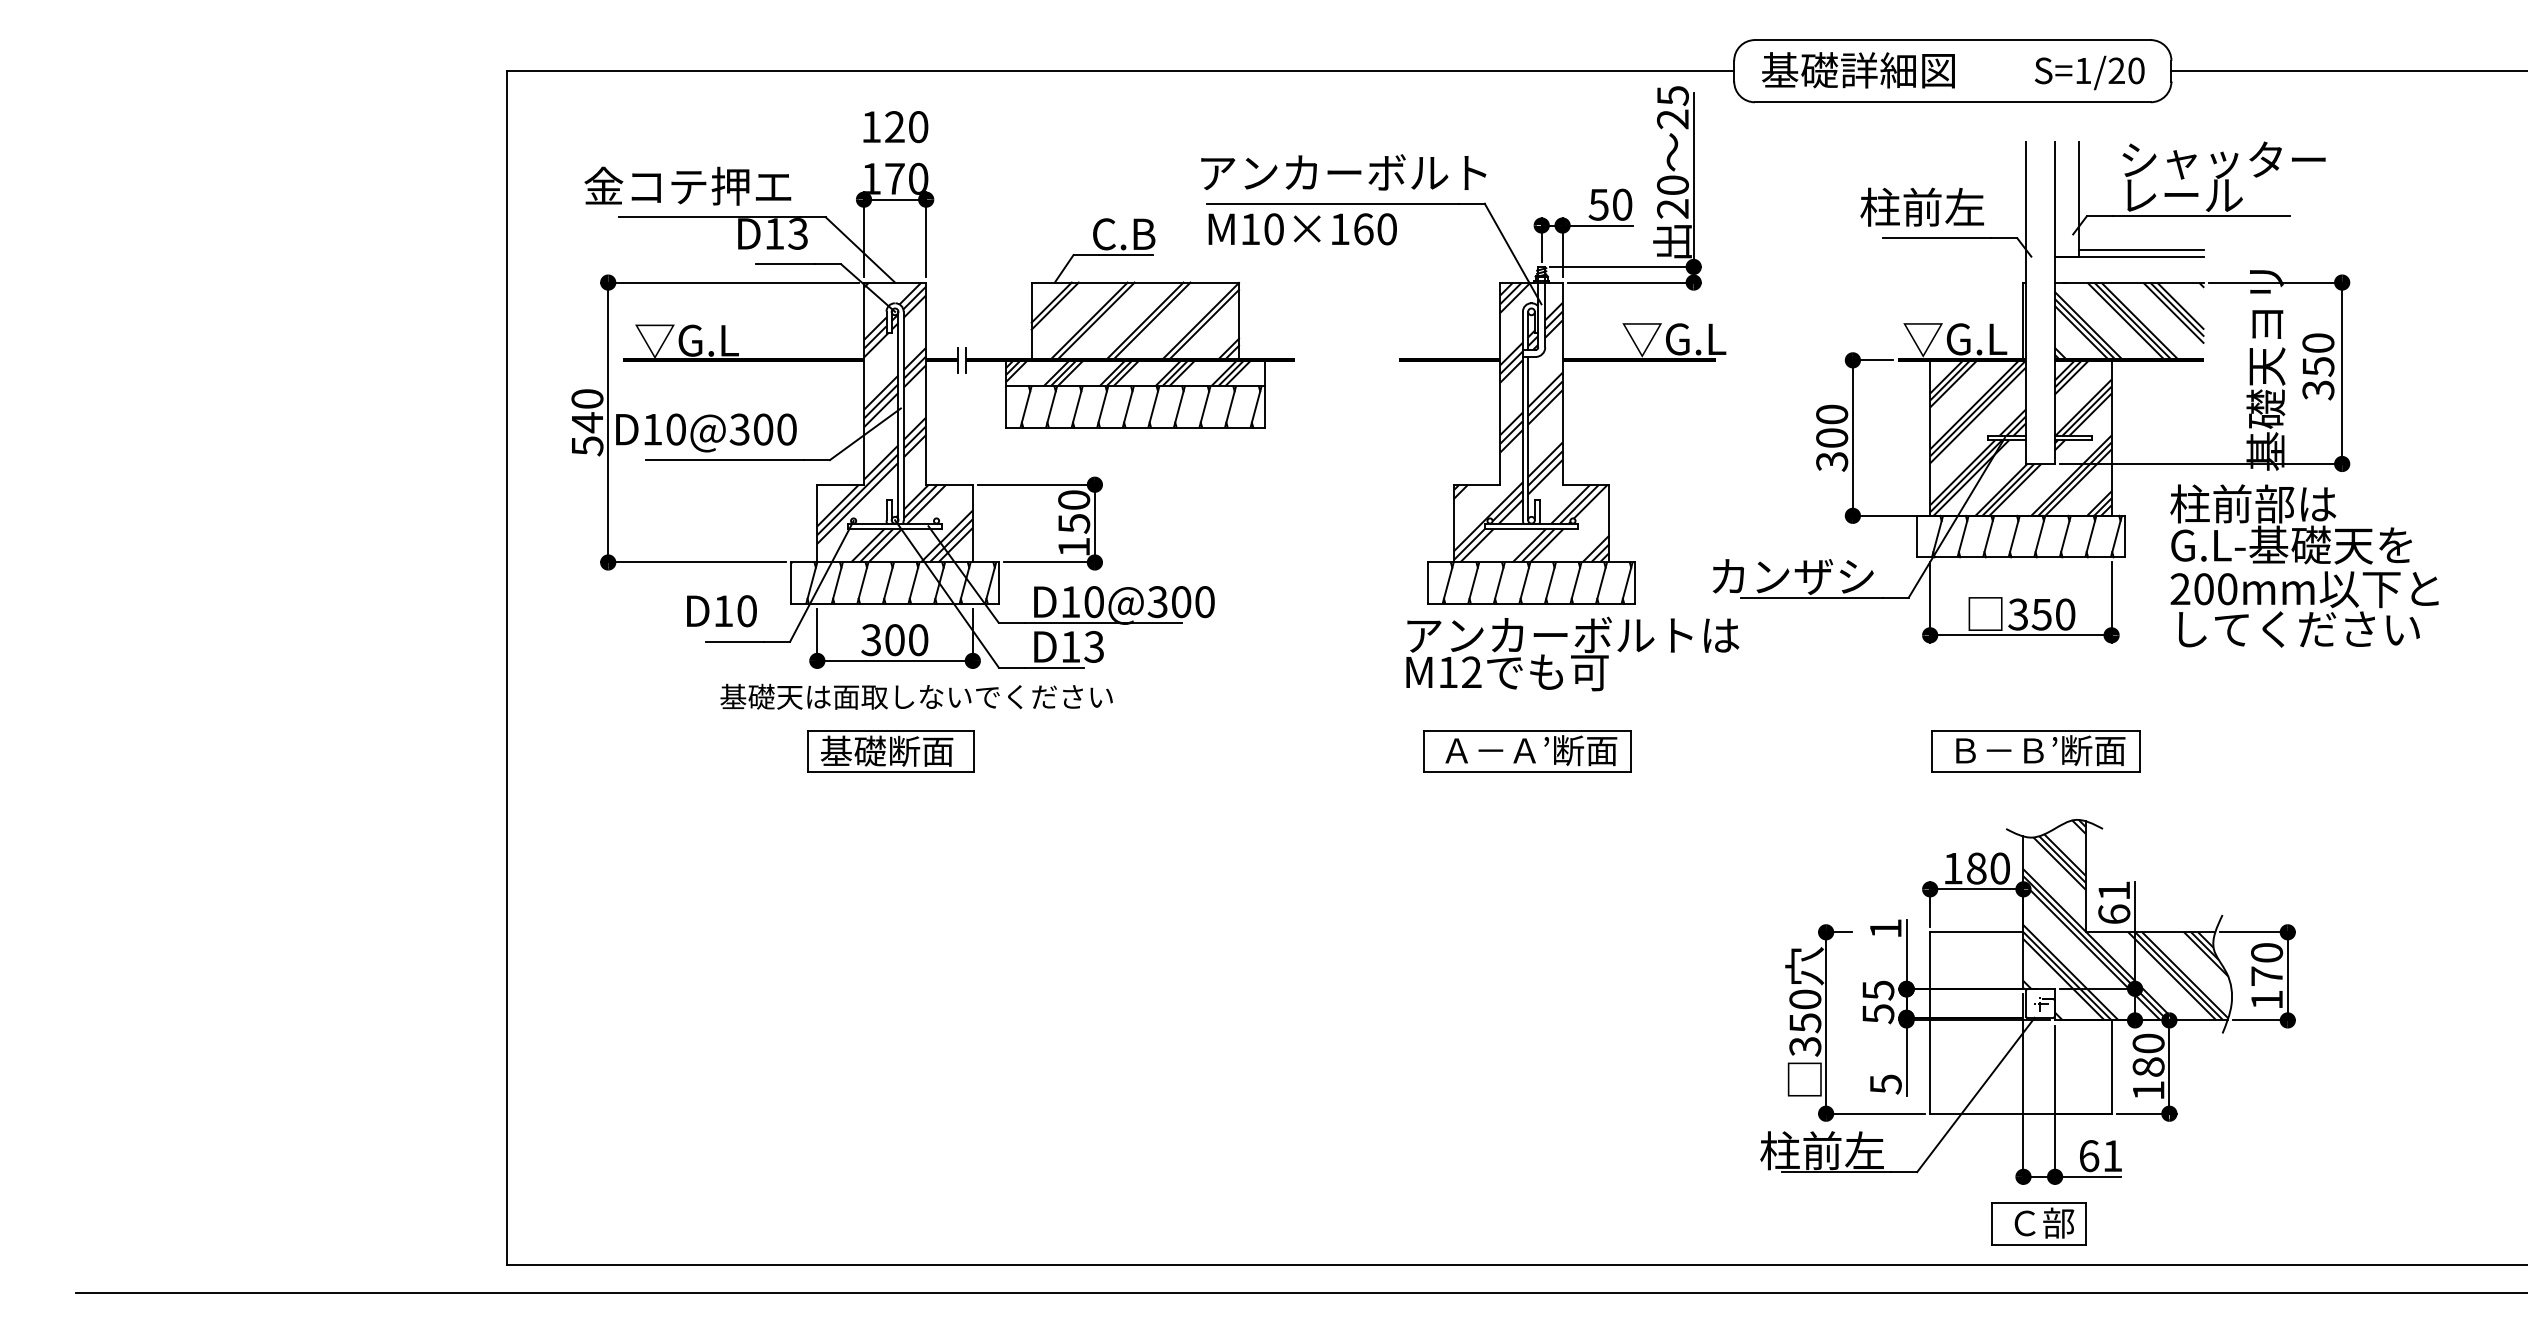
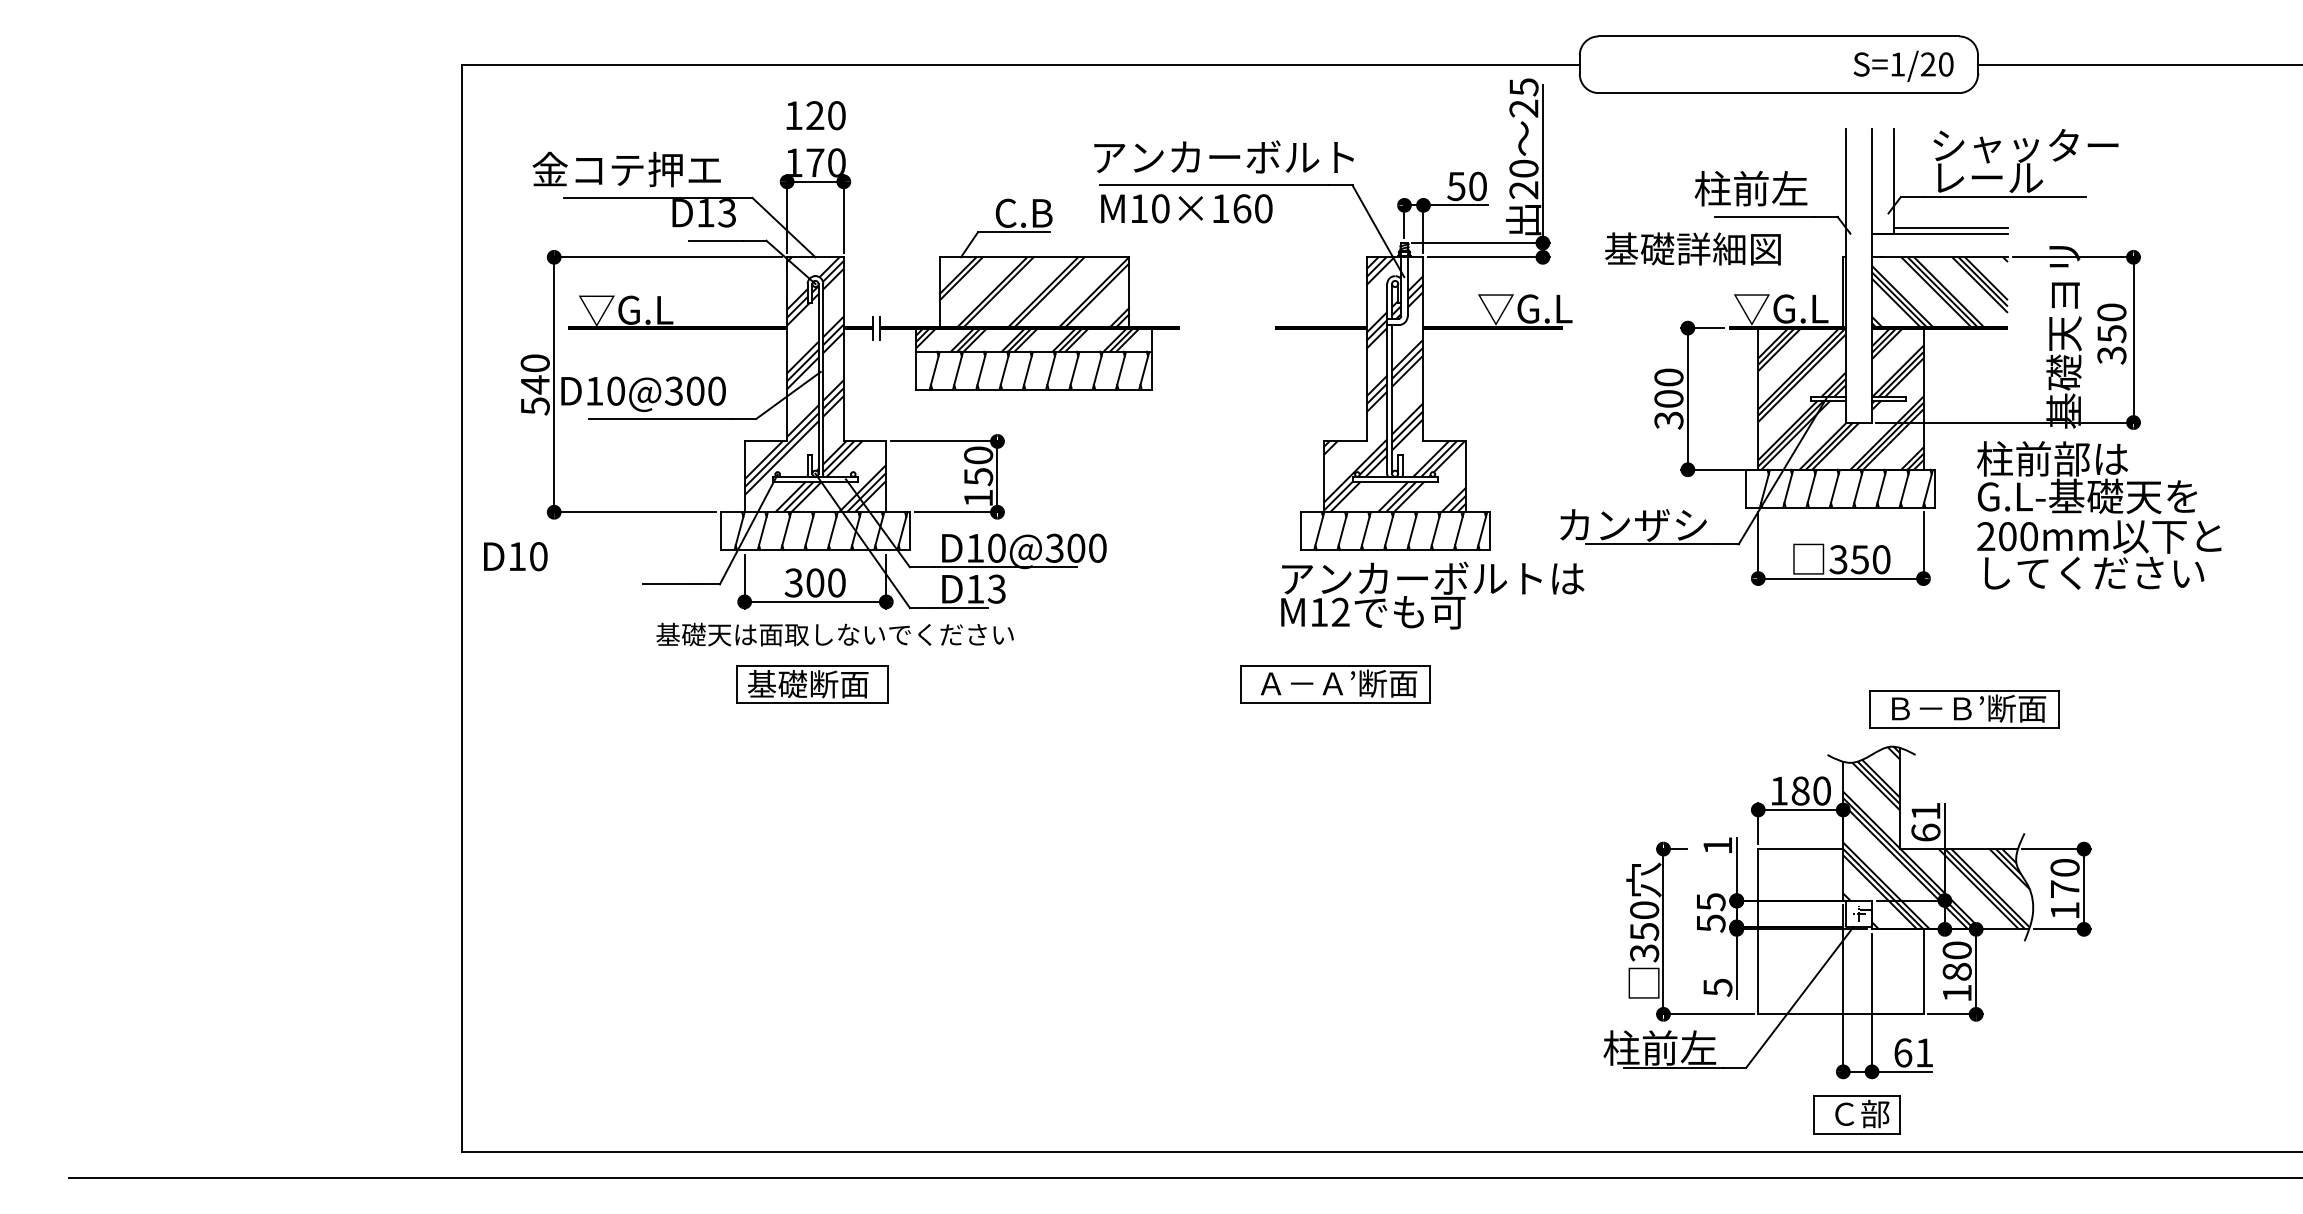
text: (1857, 69) -> (1692, 248), moved
text: (721, 611) -> (515, 556), moved
part: (1527, 751) -> (1335, 684), moved
part: (2035, 751) -> (1964, 709), moved

